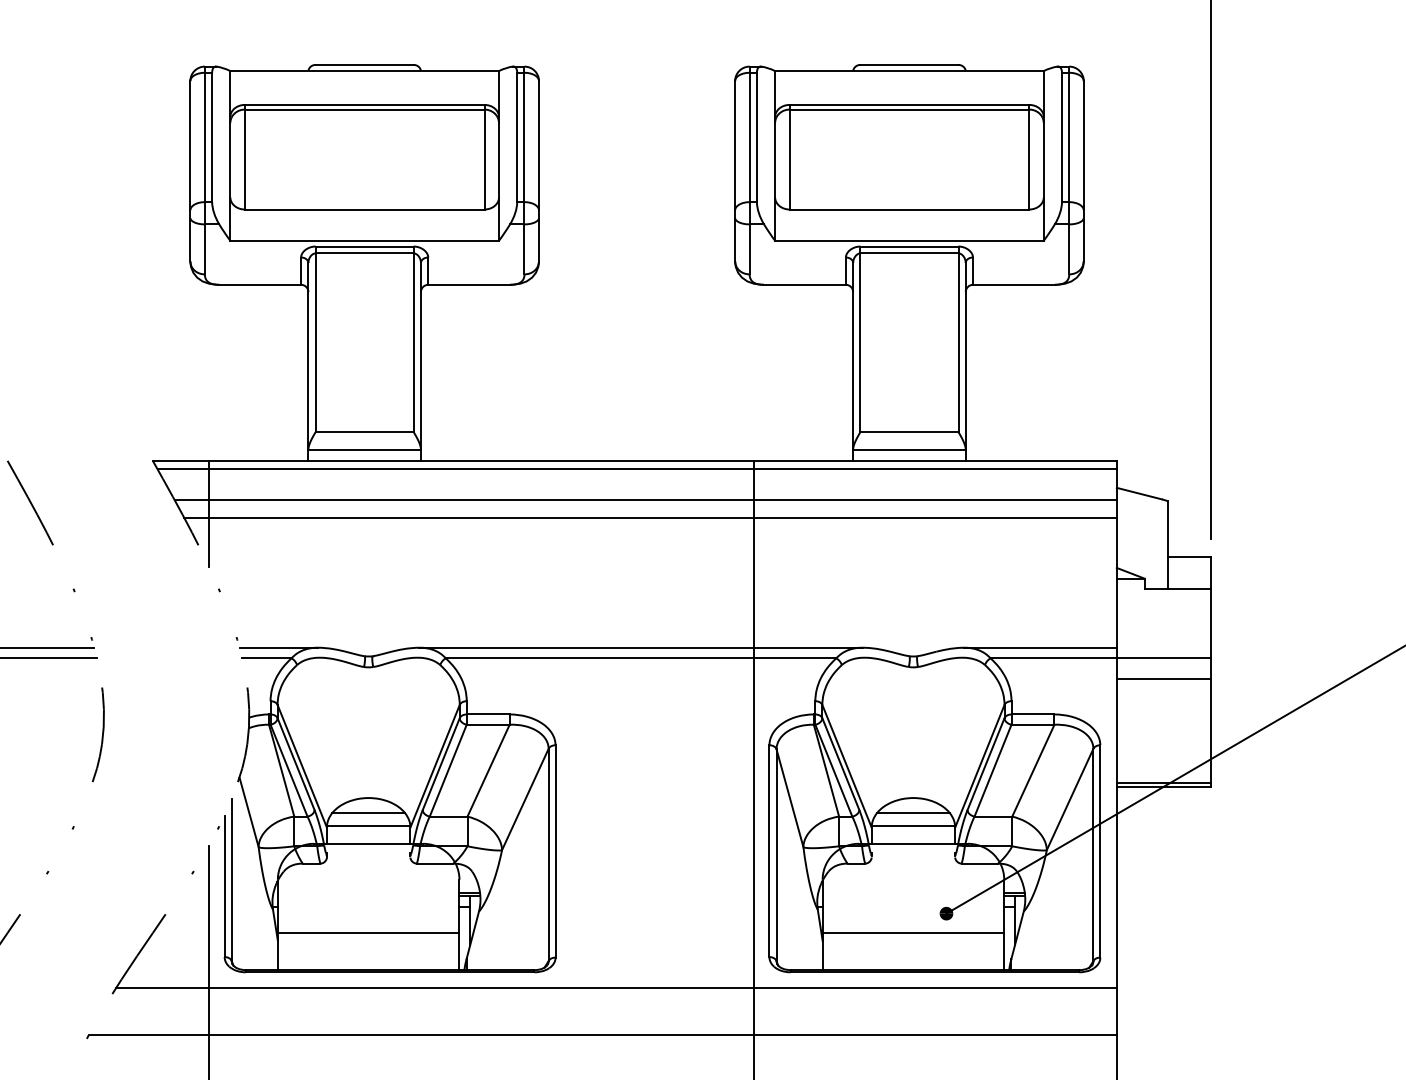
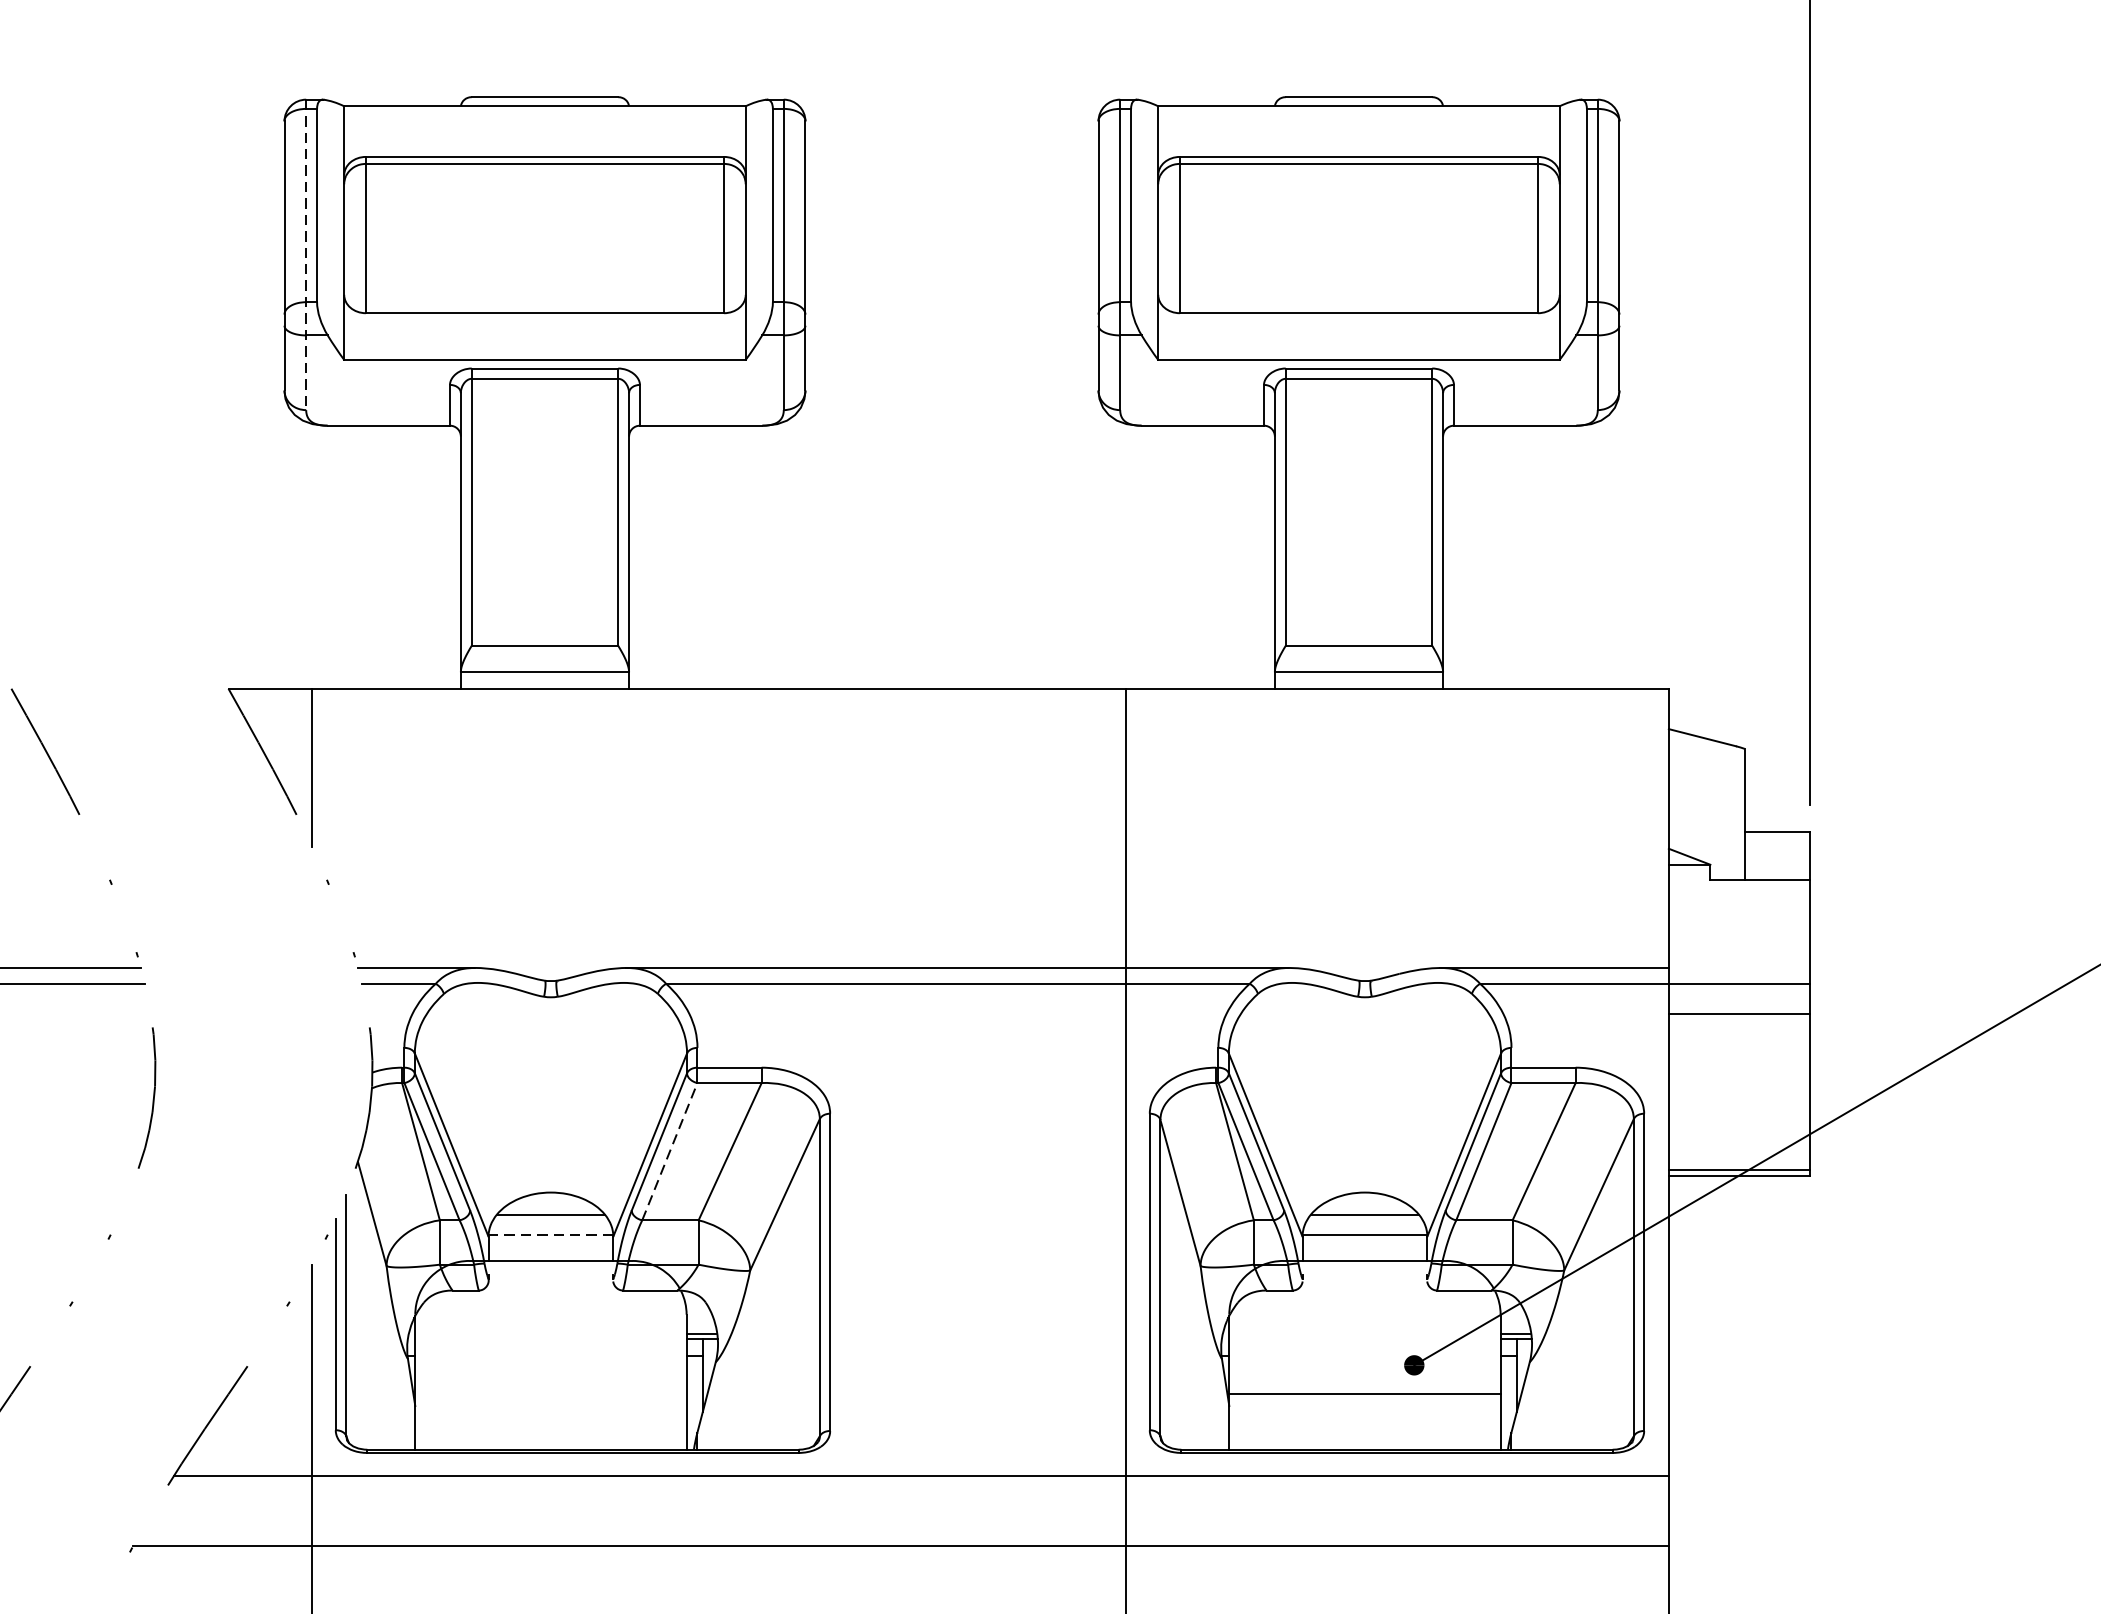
line: (204, 170) -> (305, 254), solid -> dashed
line: (636, 469) -> (951, 701), removed
line: (645, 500) -> (964, 747), removed
line: (650, 517) -> (972, 773), removed
line: (448, 770) -> (670, 1151), solid -> dashed
line: (368, 826) -> (550, 1235), solid -> dashed
line: (368, 933) -> (550, 1394), removed

